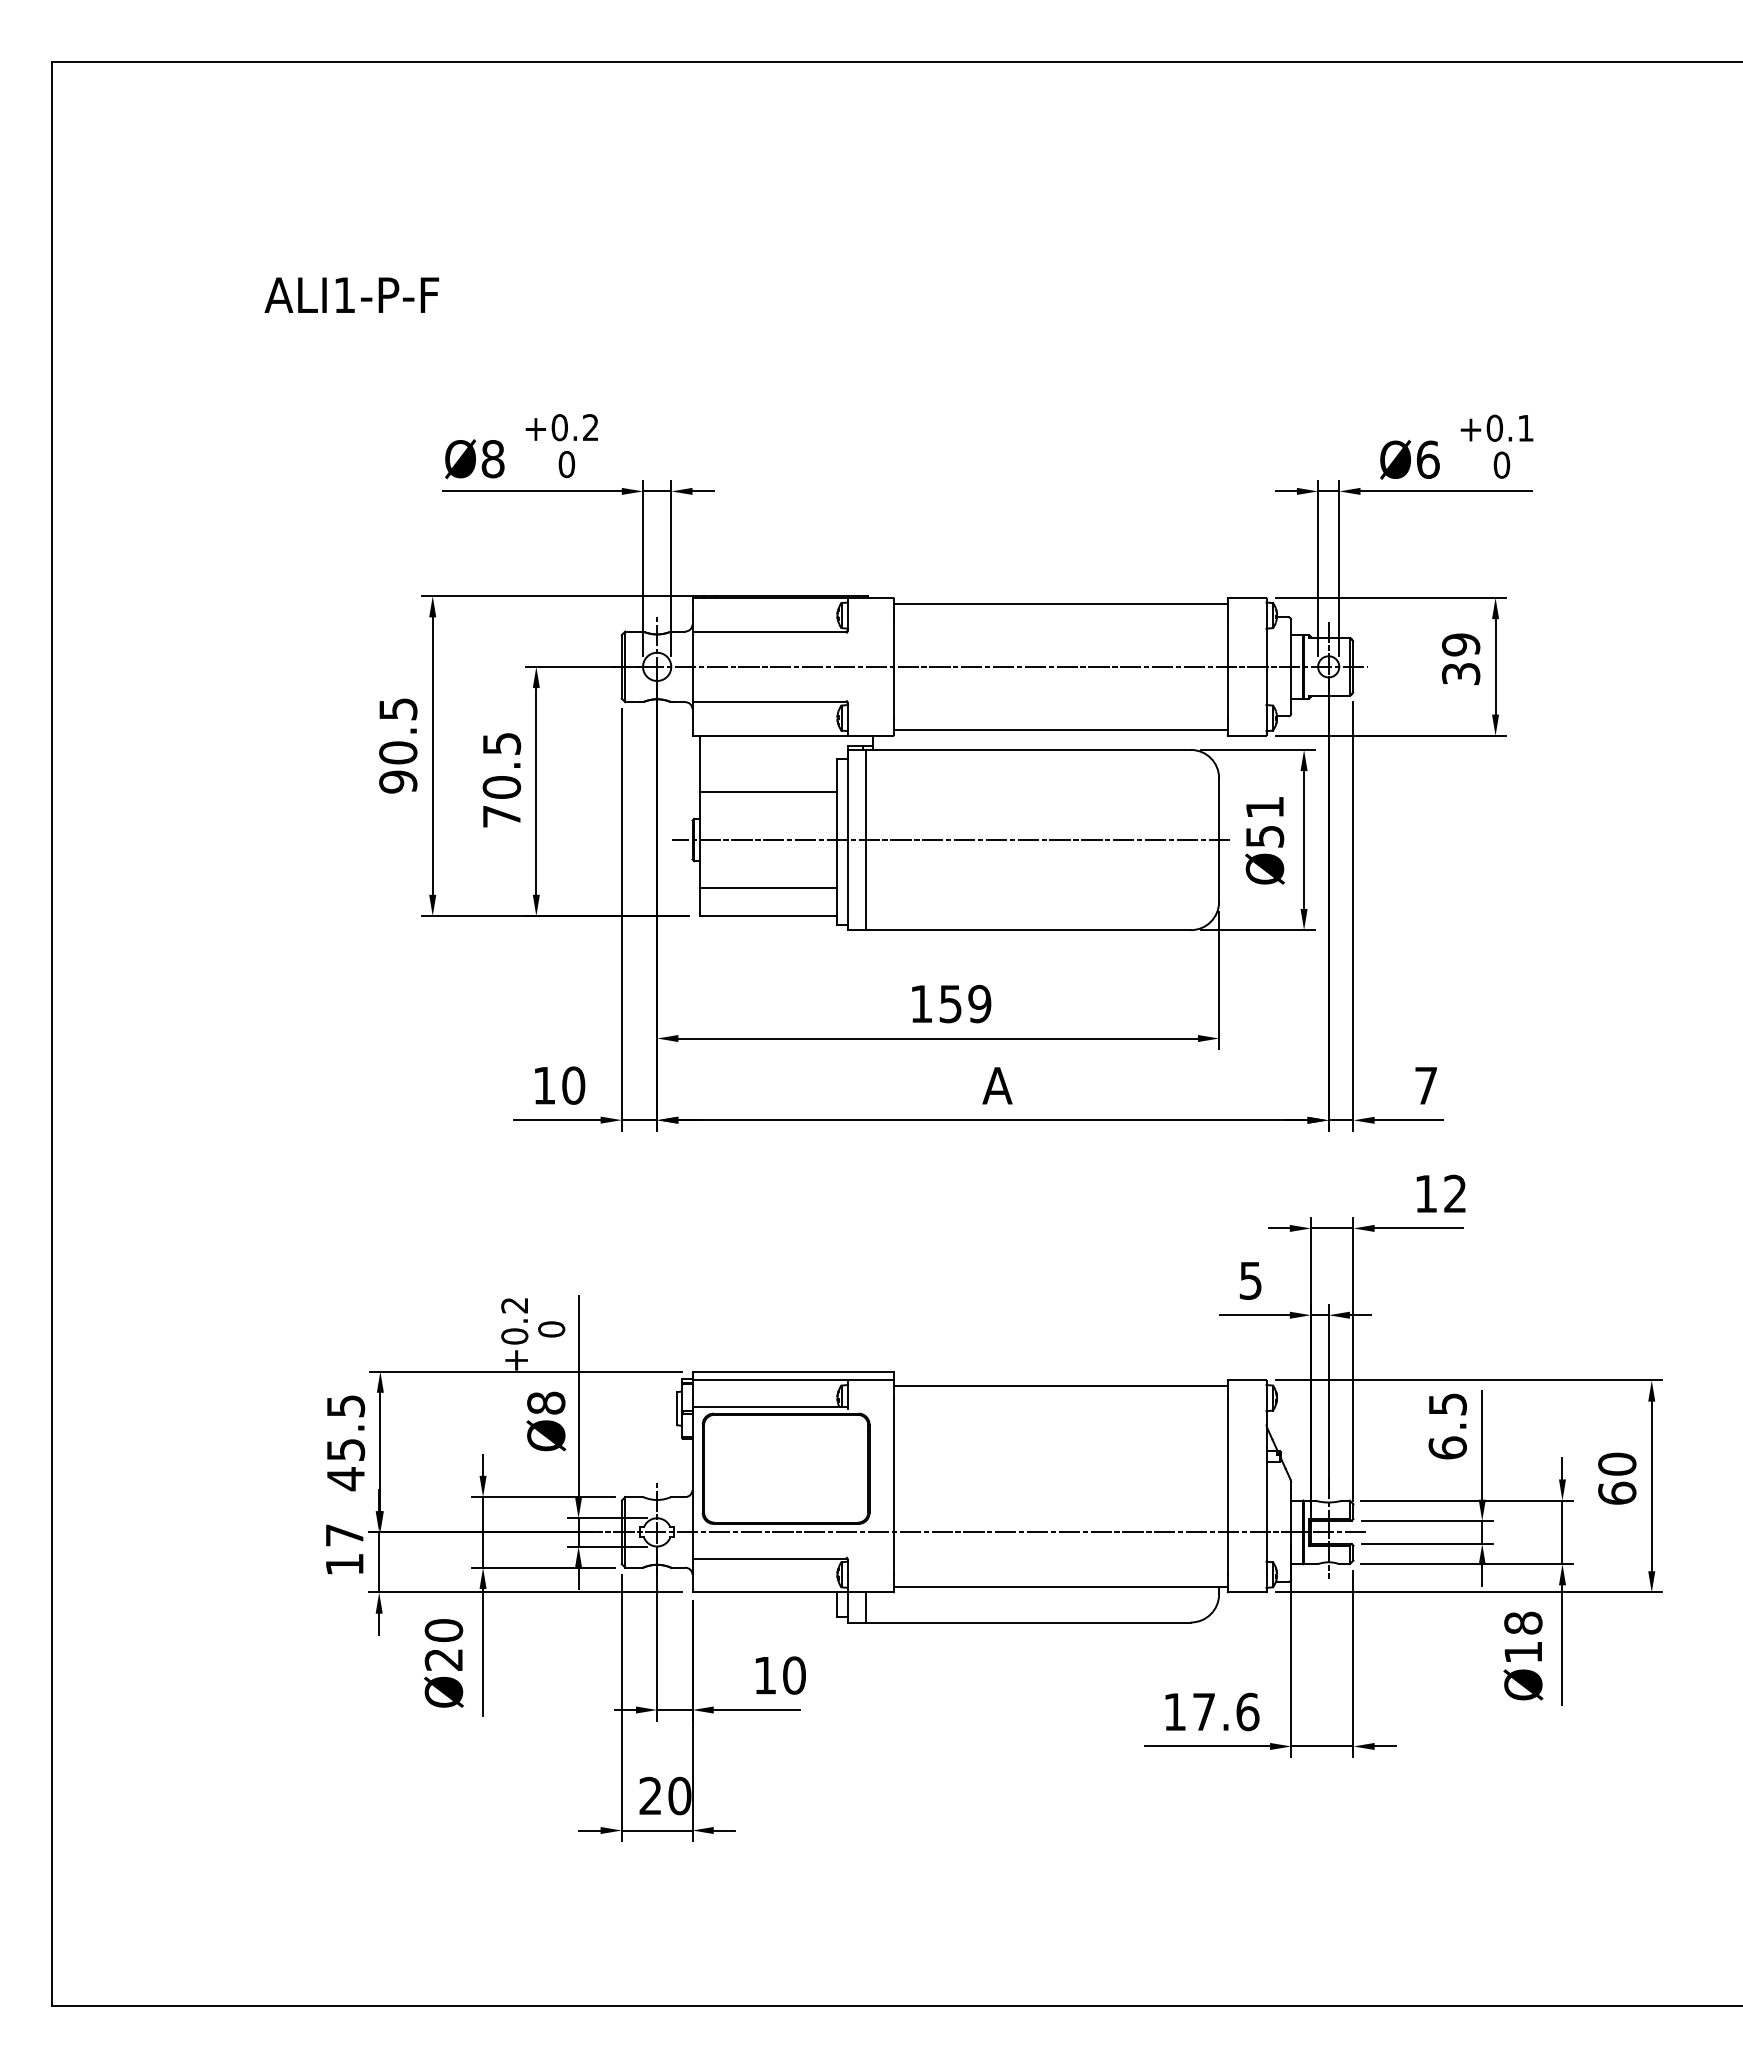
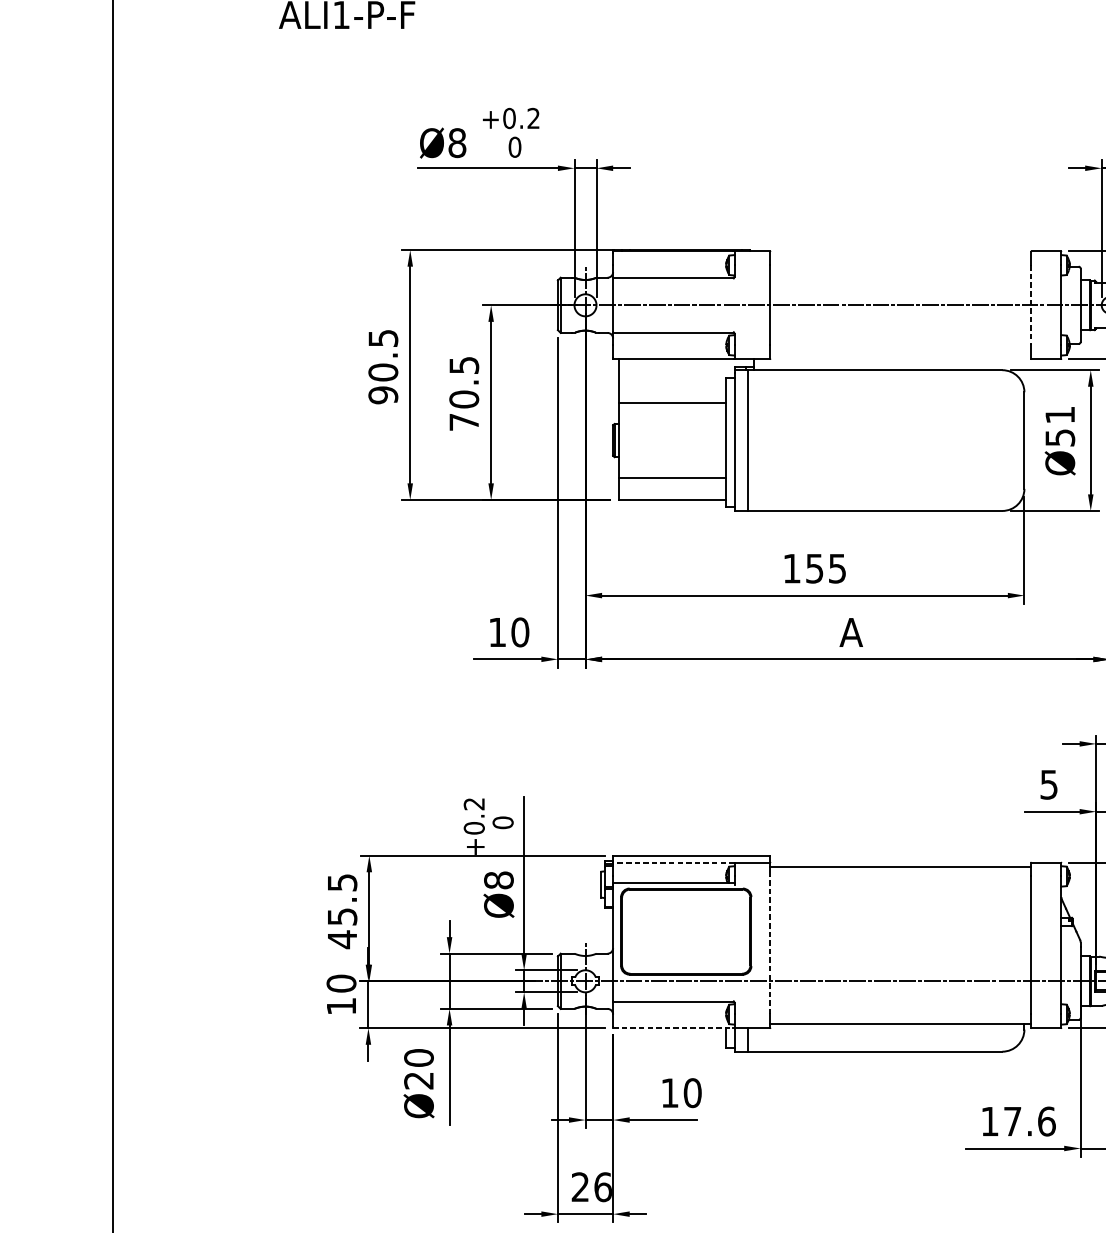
line: (1060, 603) -> (900, 255), removed
line: (1227, 667) -> (1030, 305), solid -> dashed
line: (1060, 729) -> (900, 354), removed
line: (950, 840) -> (814, 440), removed
text: (979, 1003) -> (837, 568), 159 -> 155
line: (770, 1380) -> (674, 862), solid -> dashed
line: (893, 1485) -> (770, 944), solid -> dashed
text: (344, 1535) -> (341, 983), 17 -> 10
line: (769, 1592) -> (673, 1028), solid -> dashed
text: (679, 1795) -> (602, 1186), 20 -> 26

